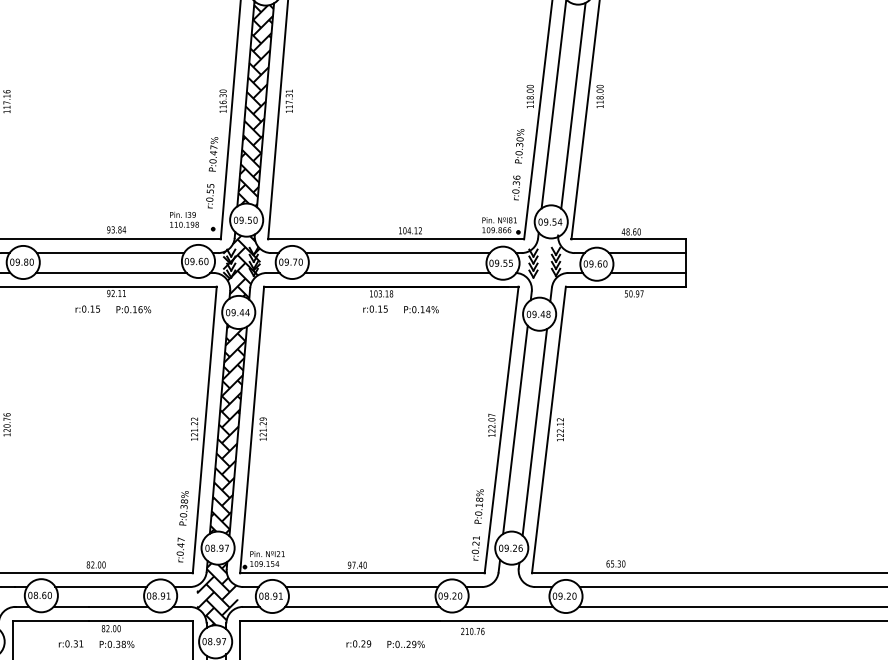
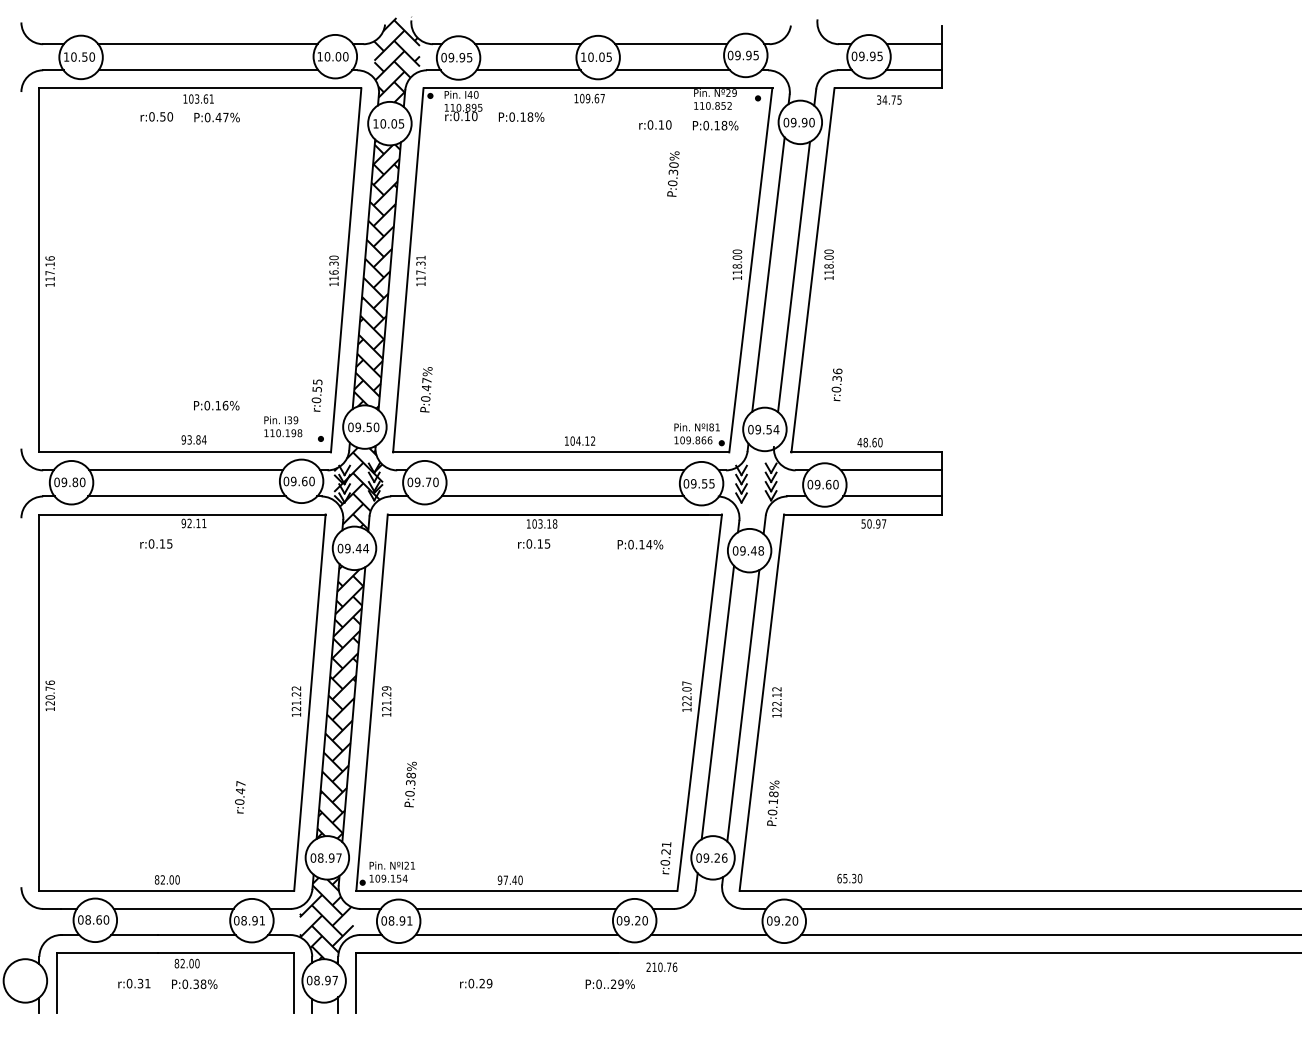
text: (519, 145) -> (673, 173), moved
text: (213, 154) -> (426, 389), moved
text: (515, 187) -> (836, 384), moved
text: (133, 309) -> (216, 405), moved
text: (421, 309) -> (640, 544), moved
text: (479, 506) -> (773, 803), moved
text: (183, 508) -> (410, 784), moved
text: (180, 550) -> (240, 797), moved
text: (359, 643) -> (476, 983), moved
text: (405, 644) -> (609, 984), moved

